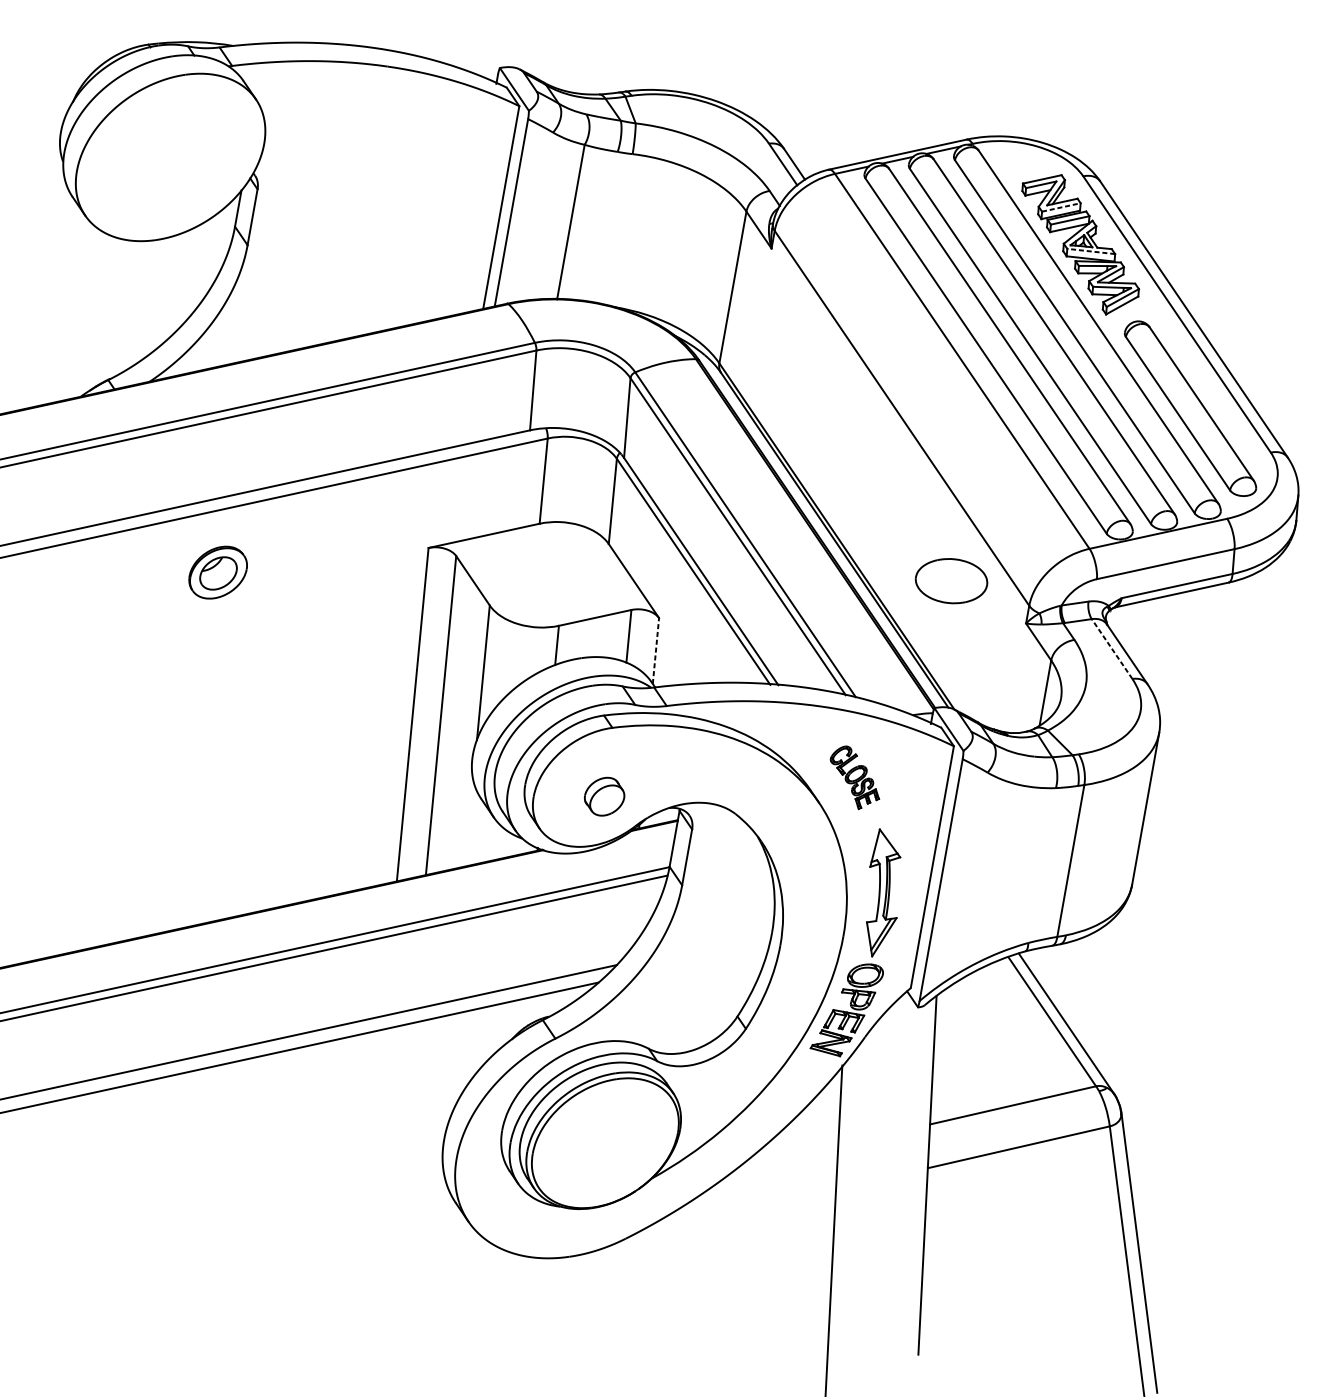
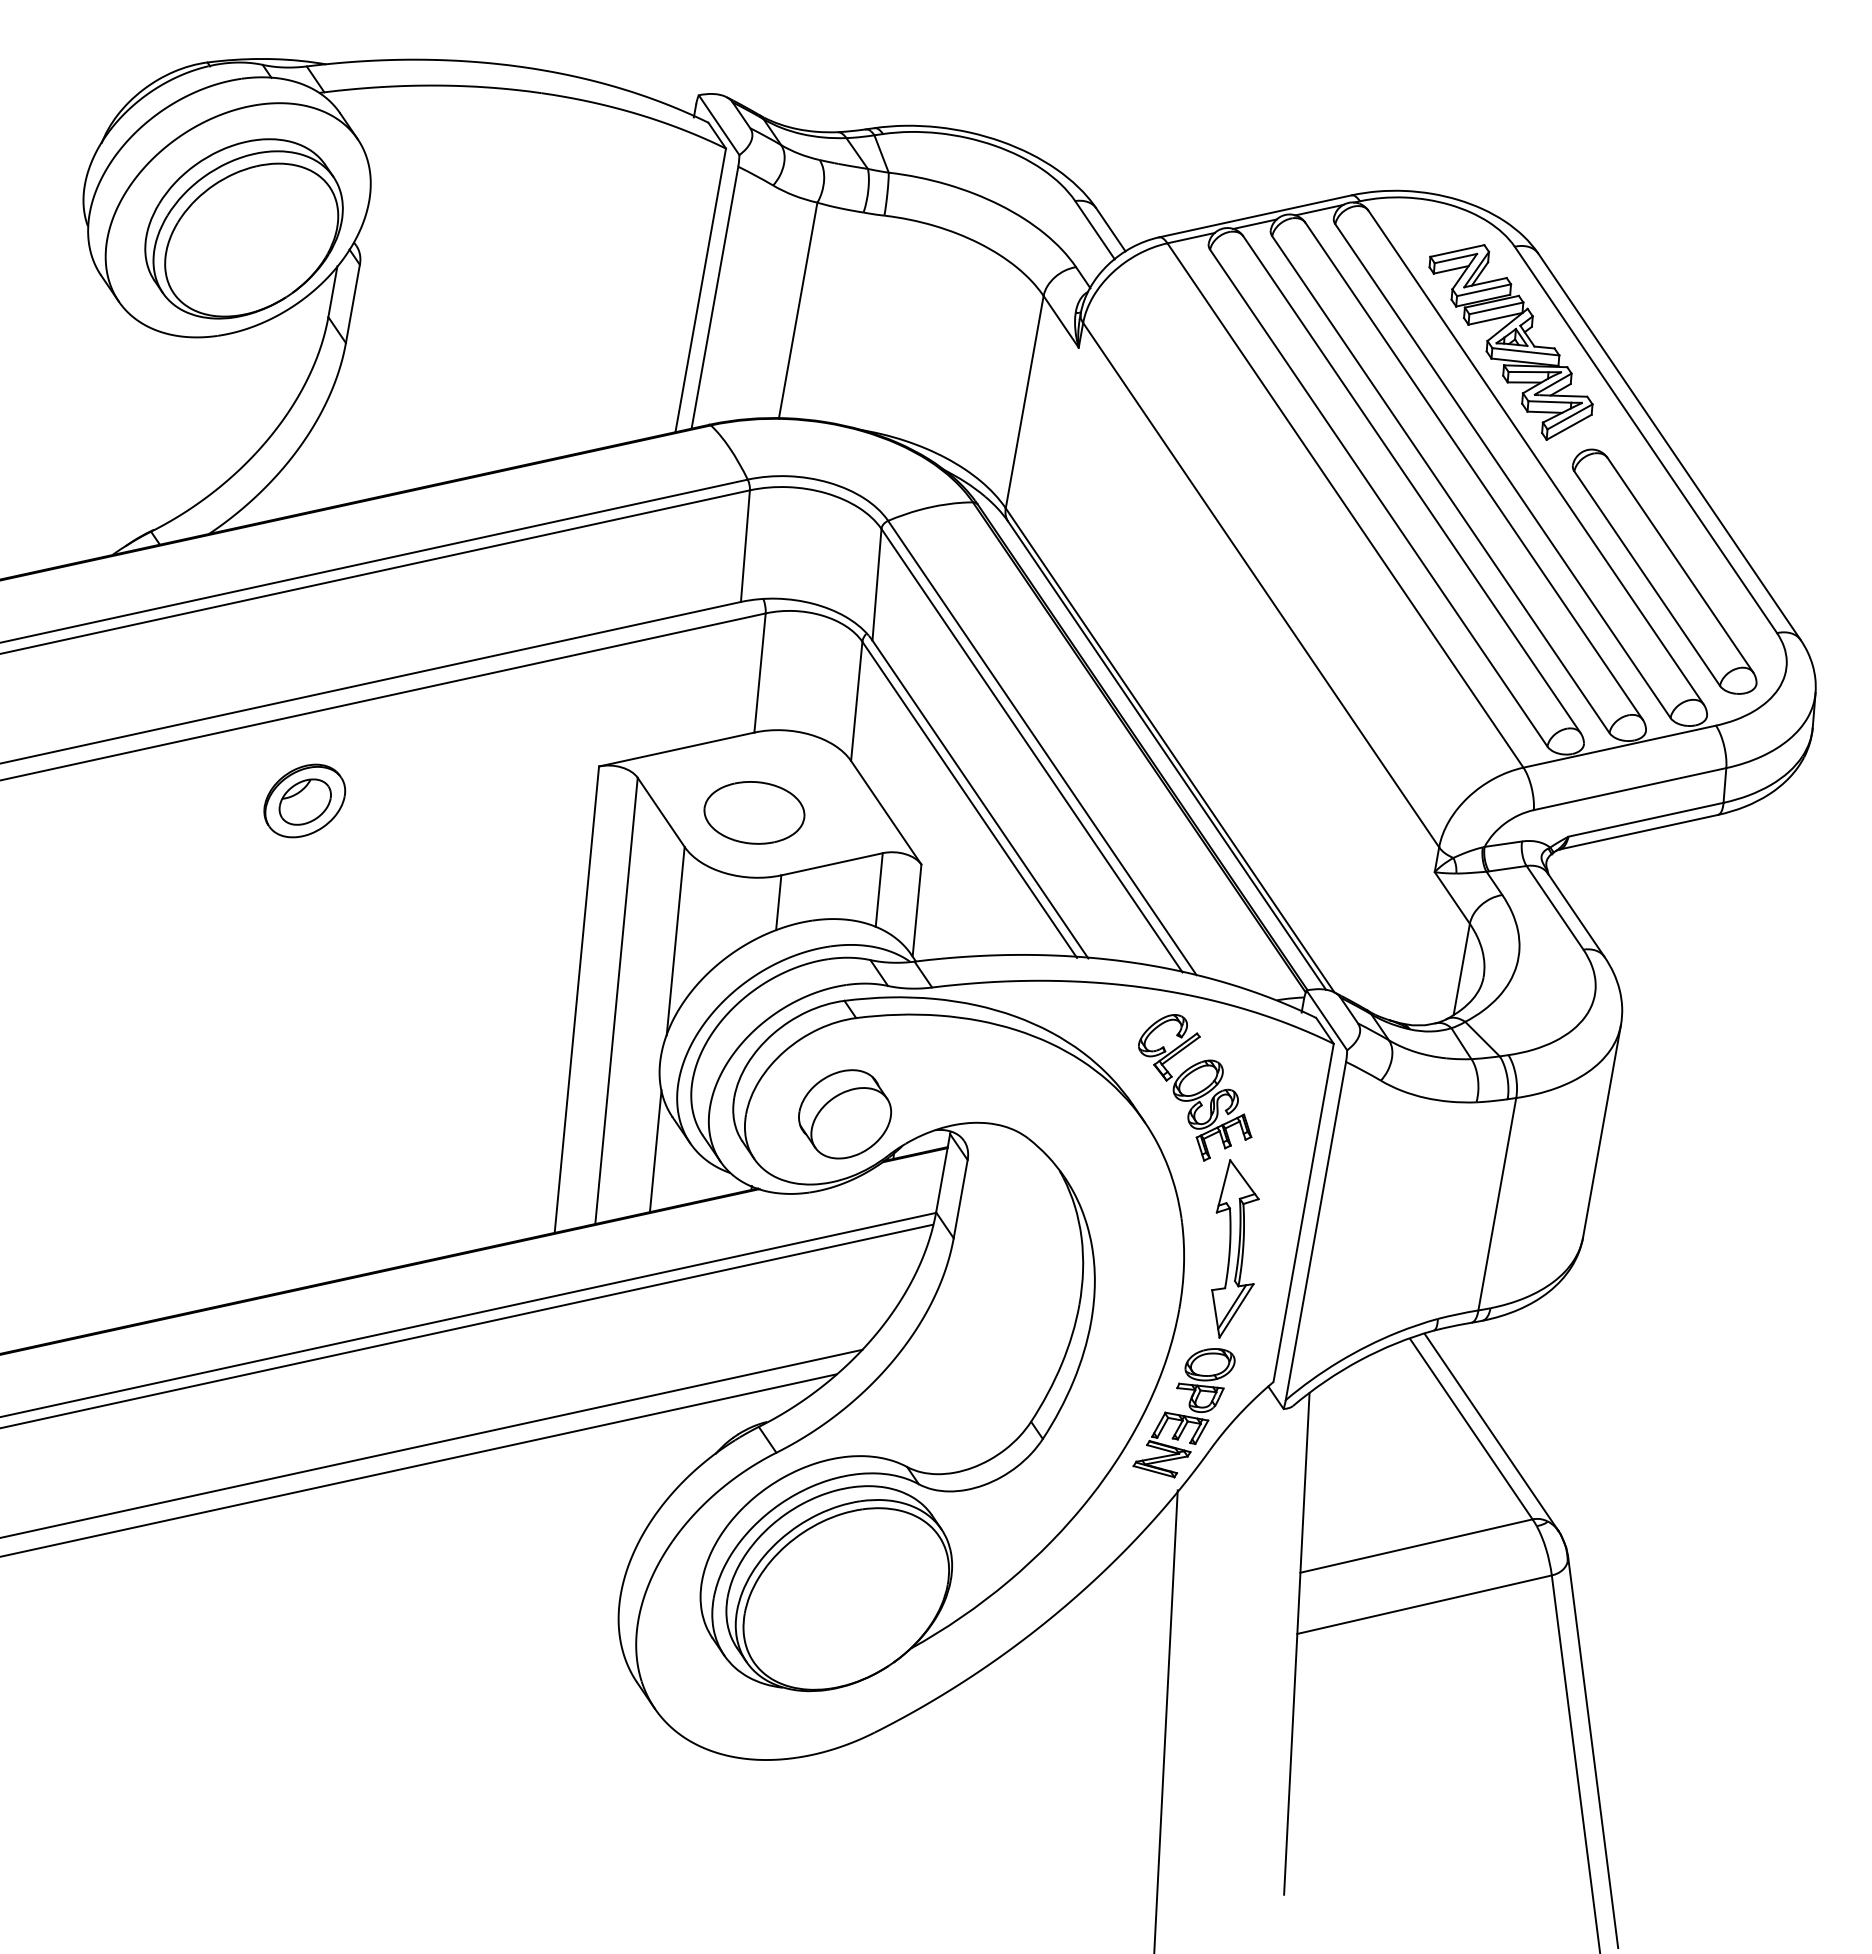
part: (174, 163) -> (243, 228), added
line: (1061, 207) -> (1484, 290), dashed -> solid
line: (1090, 251) -> (1525, 351), dashed -> solid
part: (951, 580) -> (754, 812), moved
line: (1112, 648) -> (1555, 907), dashed -> solid
line: (656, 650) -> (917, 910), dashed -> solid
part: (855, 777) -> (1195, 1087), size x1.67
part: (604, 796) -> (845, 1114), size x1.67
line: (468, 823) -> (655, 1151), added

